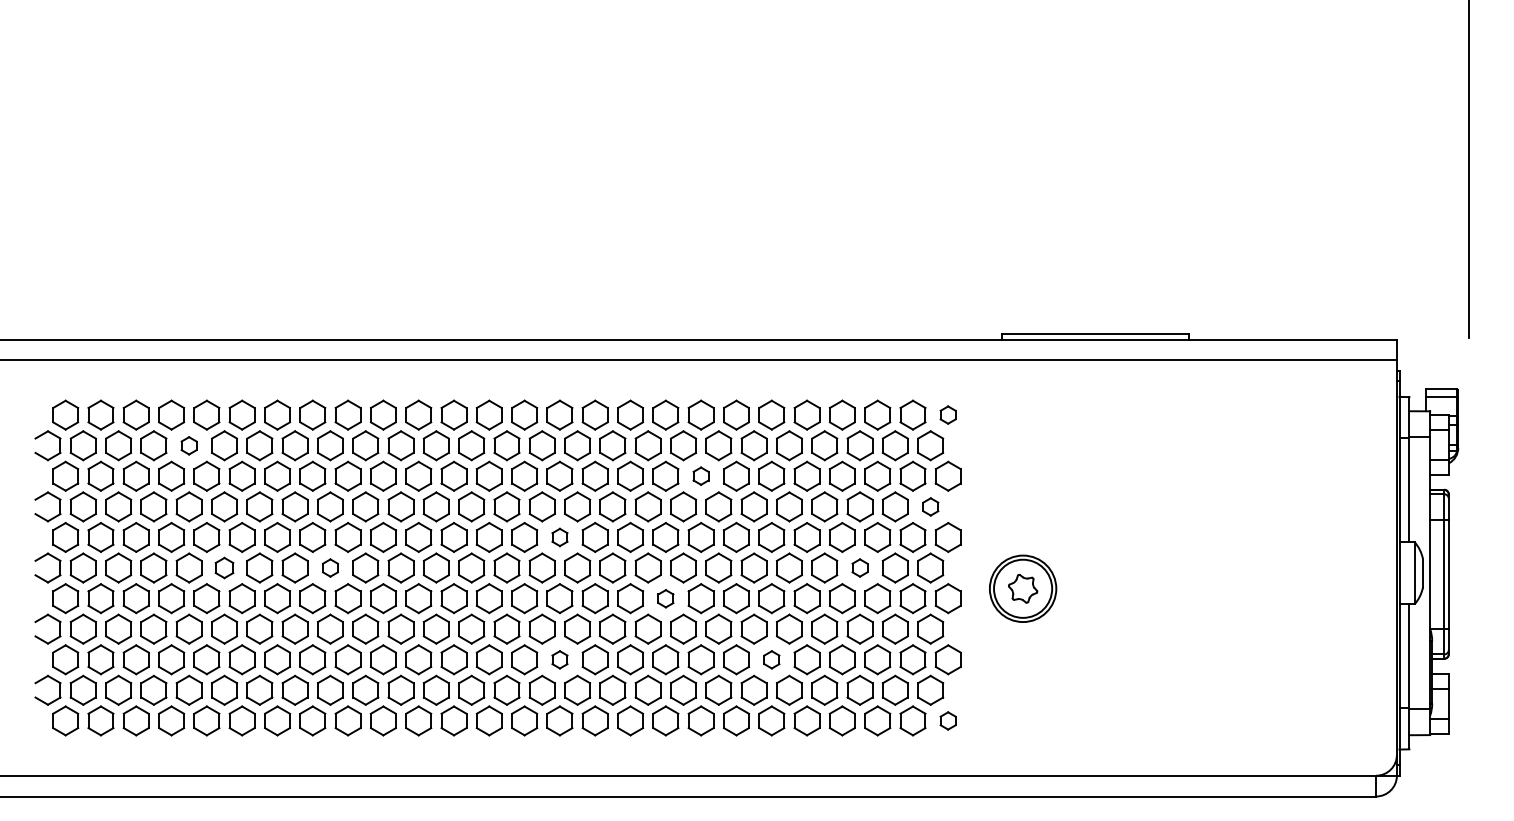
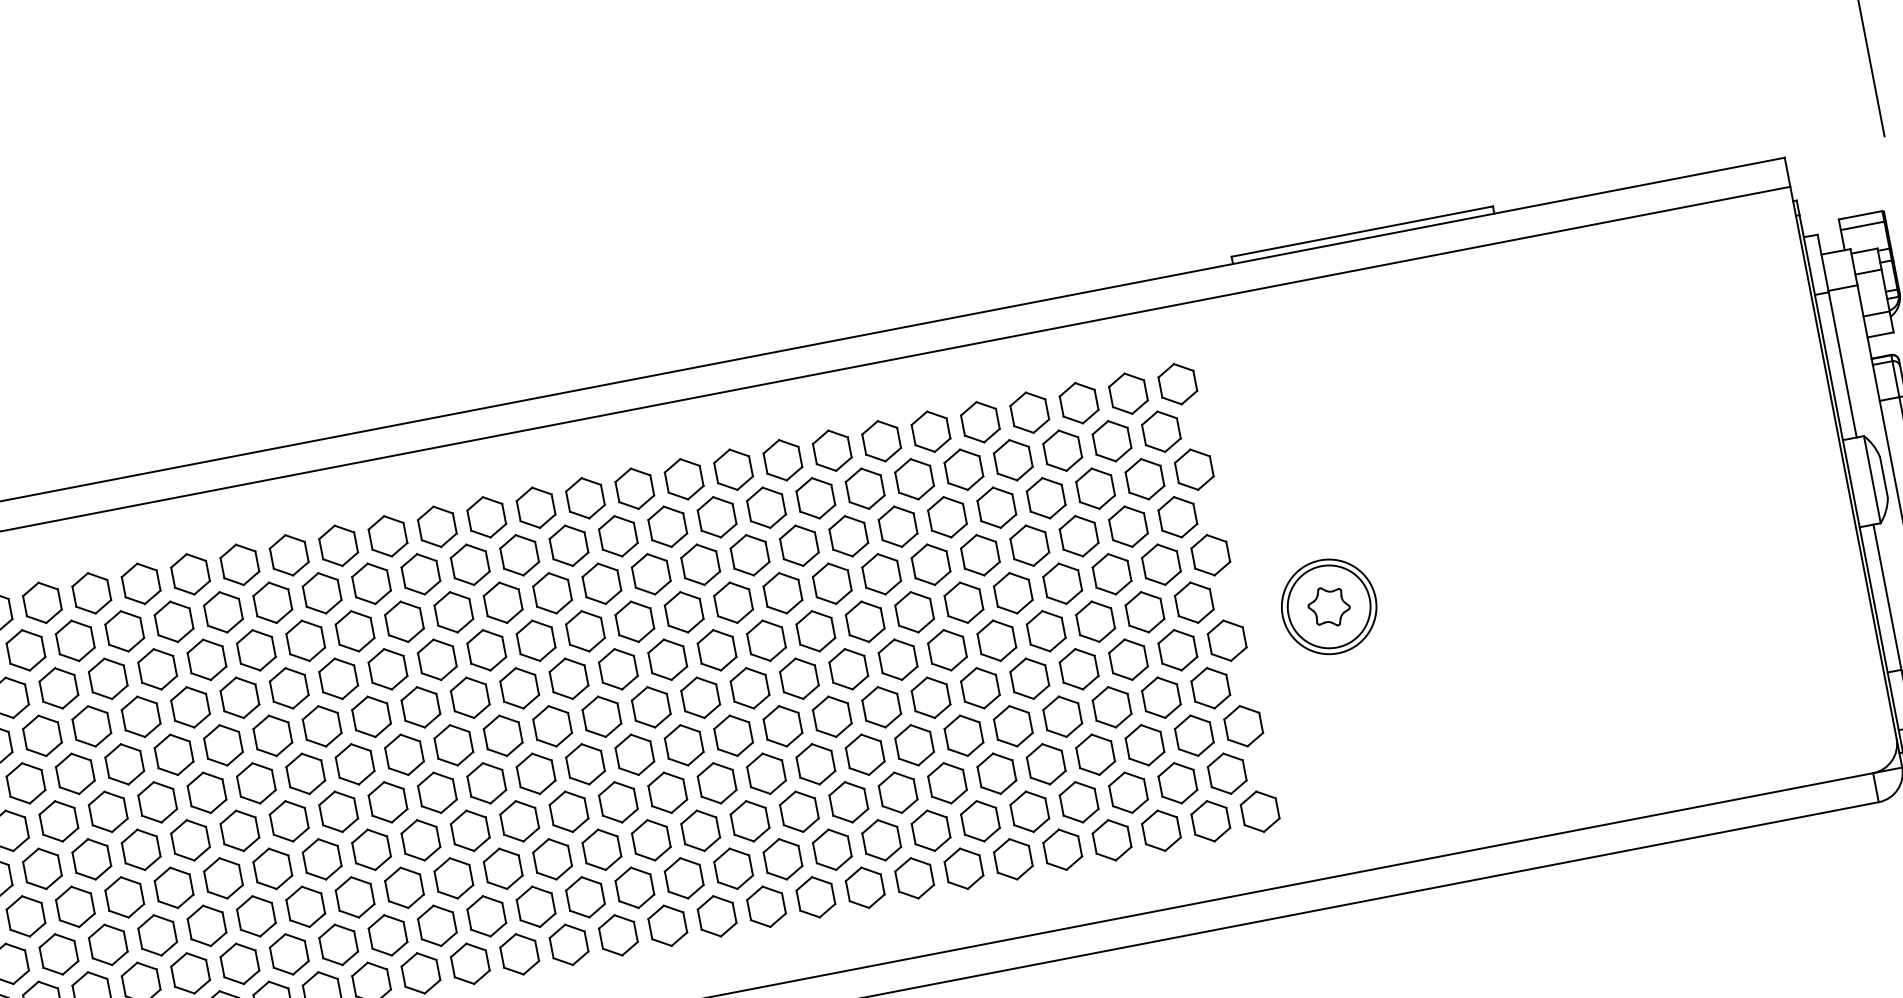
part: (947, 414) -> (1176, 383), size x1.67
part: (188, 445) -> (123, 631), size x1.67
part: (700, 475) -> (847, 535), size x1.67
part: (930, 506) -> (1177, 516), size x1.67
part: (559, 537) -> (667, 659), size x1.67
part: (224, 567) -> (206, 792), size x1.43
part: (330, 567) -> (355, 763), size x1.67
part: (859, 567) -> (1094, 621), size x1.67
part: (665, 598) -> (831, 716), size x1.67
part: (559, 659) -> (699, 830), size x1.67
part: (771, 659) -> (996, 773), size x1.67
part: (947, 720) -> (1258, 811), size x1.67

